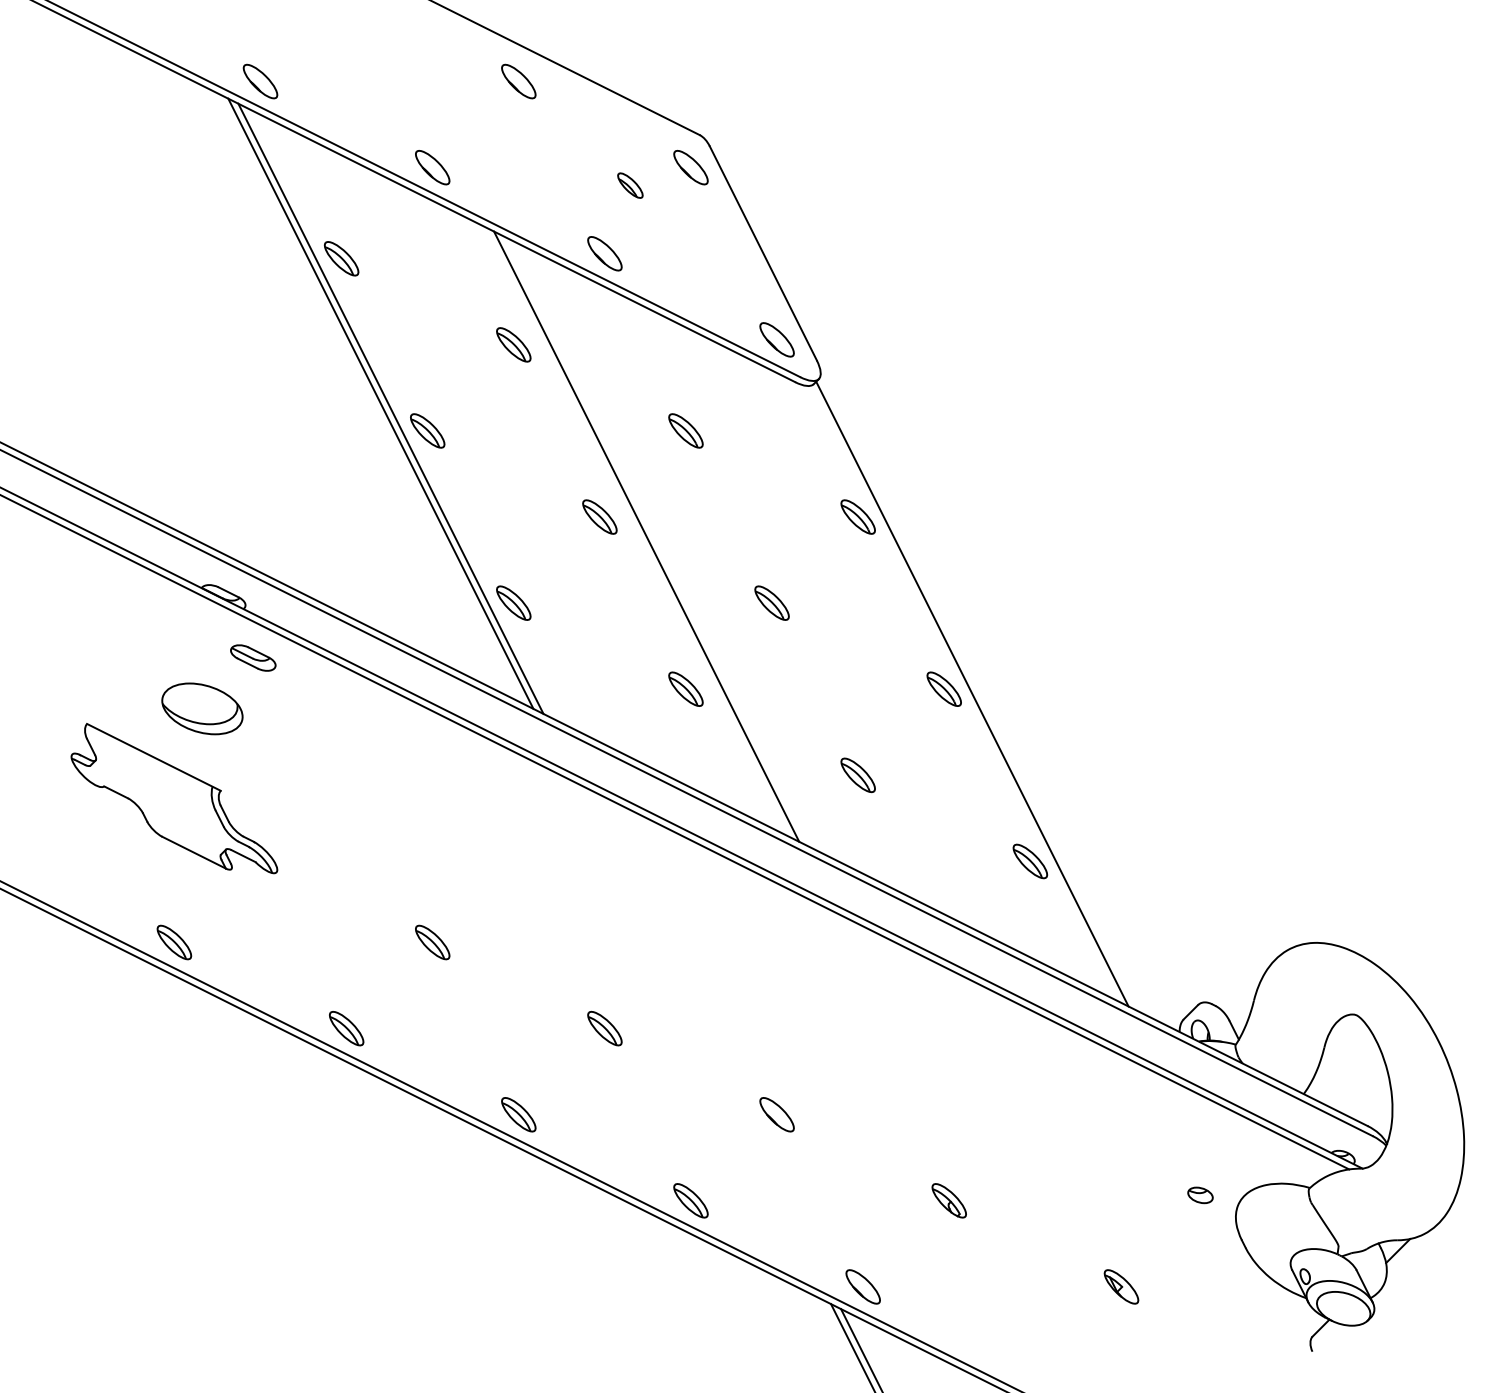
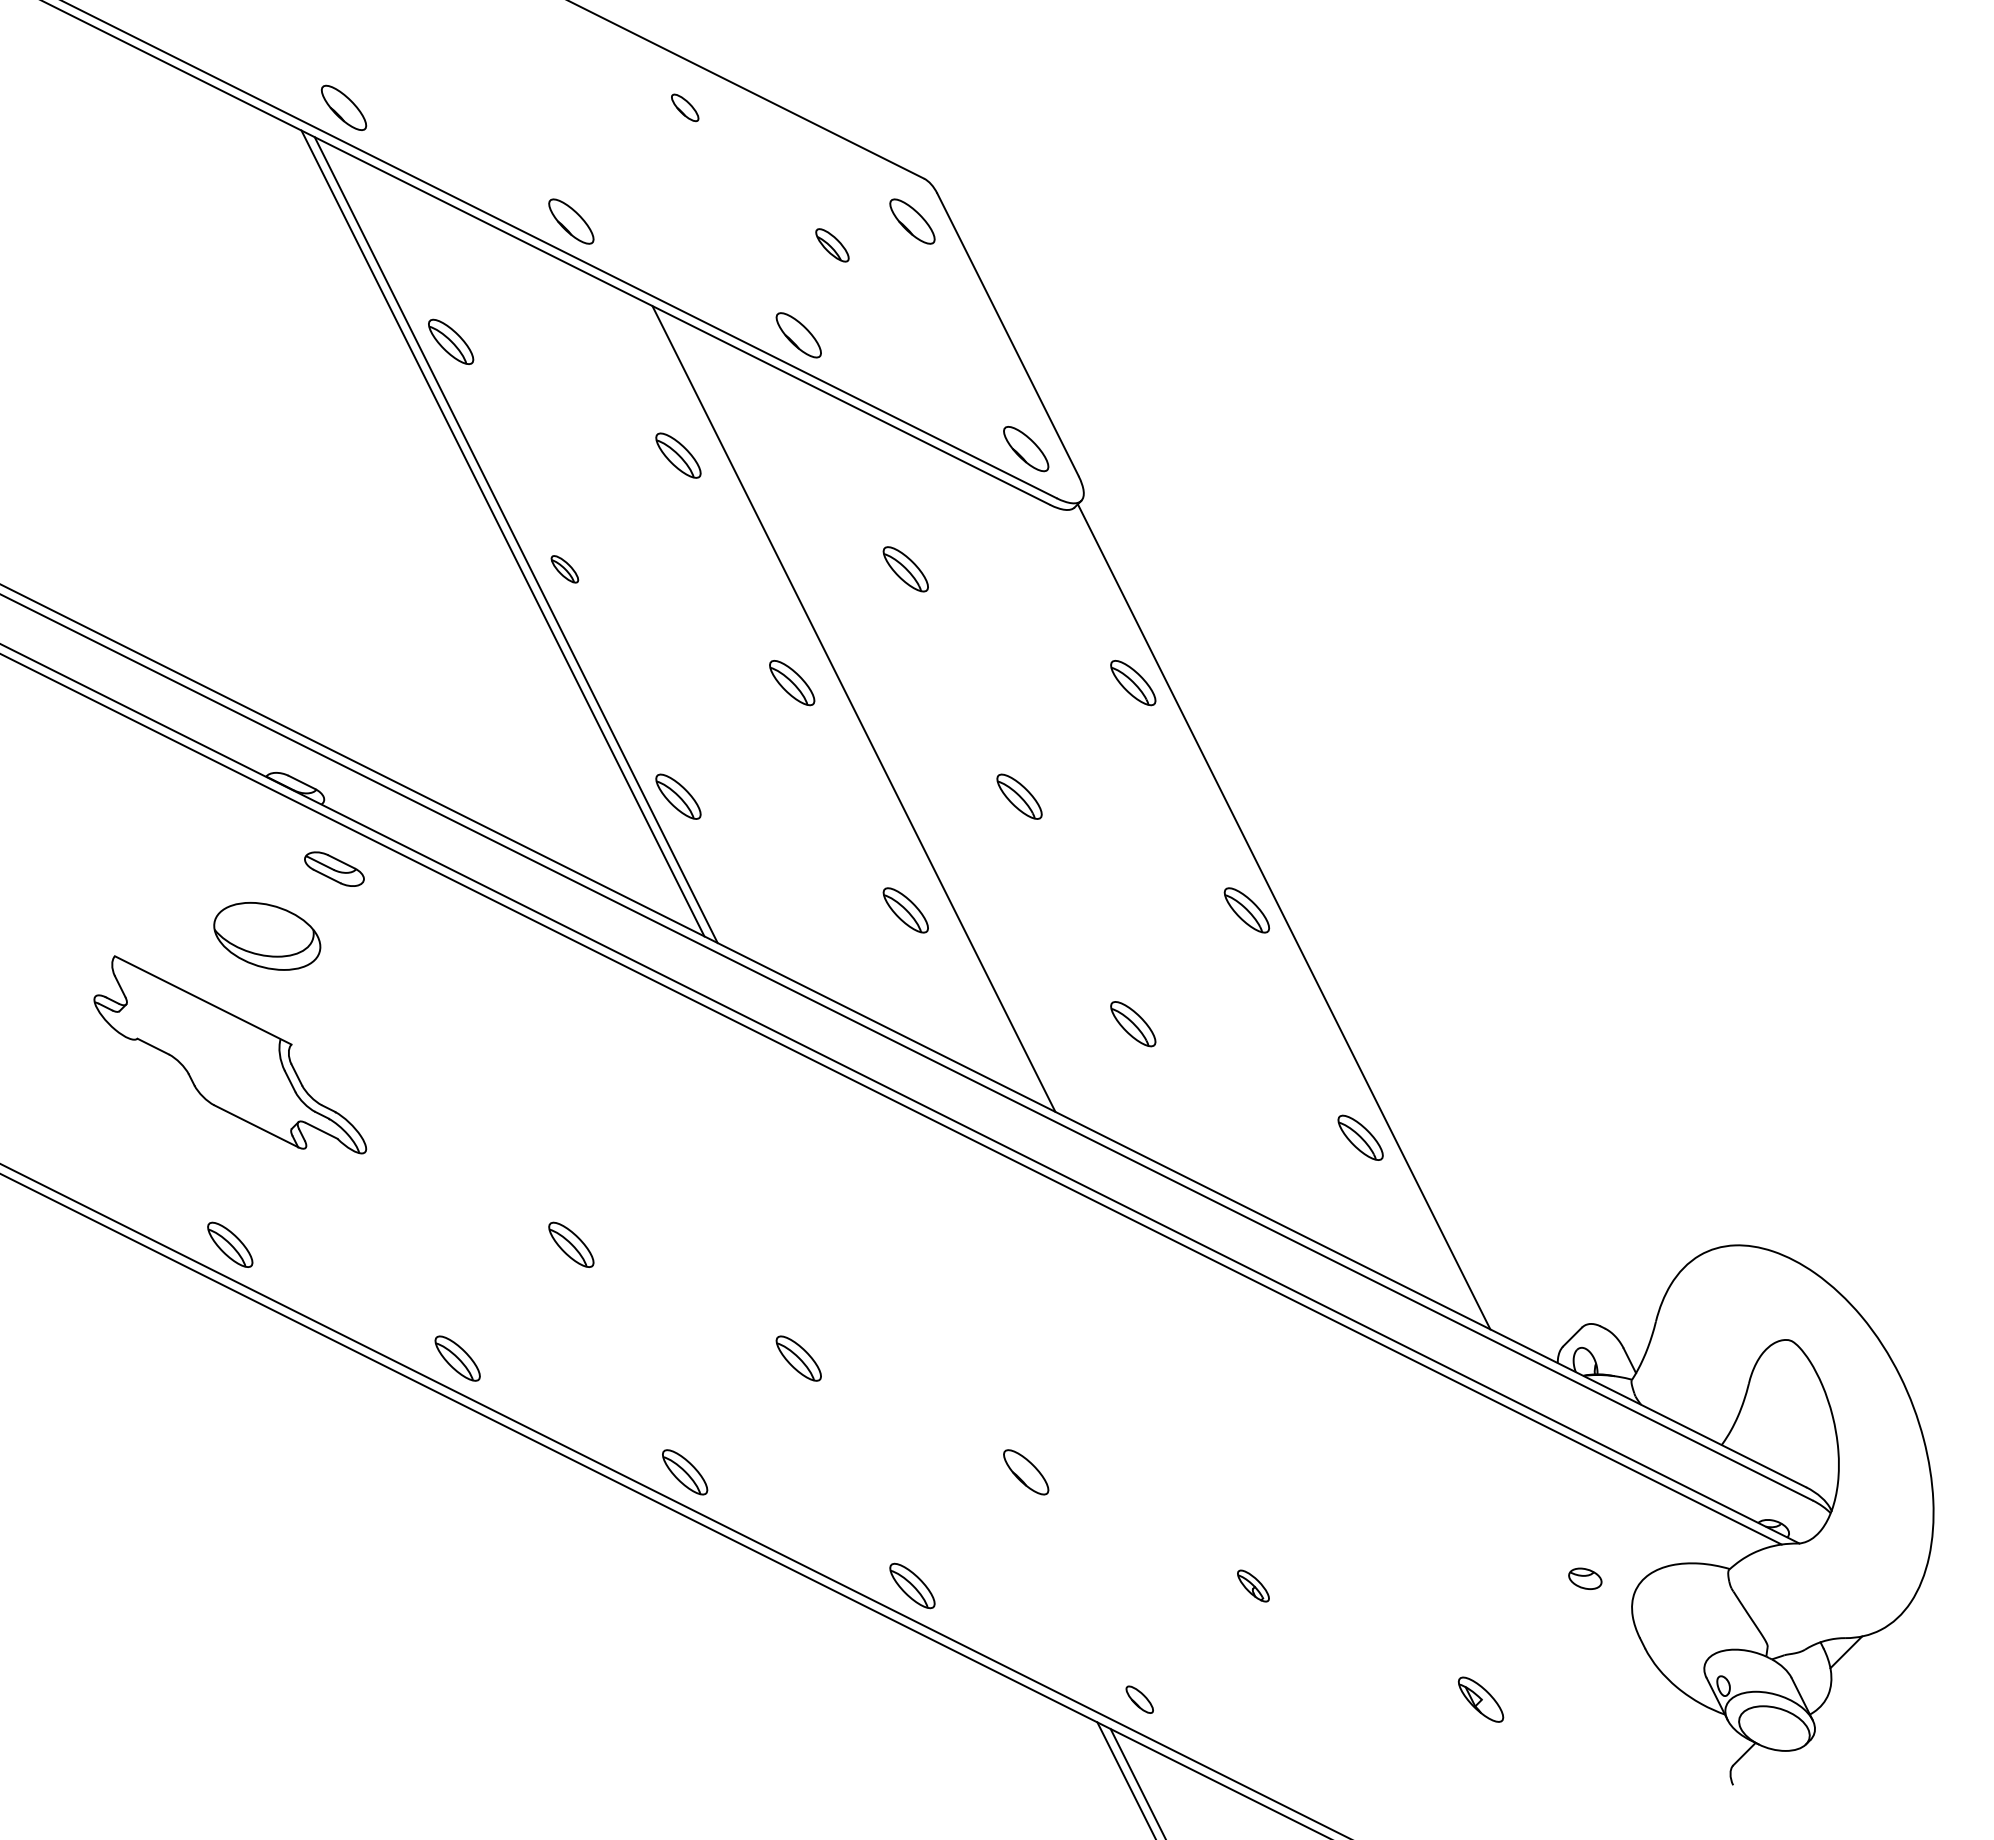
part: (518, 81) -> (684, 107), size x0.6
part: (427, 430) -> (564, 568), size x0.6
part: (948, 1200) -> (1252, 1585), size x0.7
part: (862, 1286) -> (1138, 1699), size x0.6

